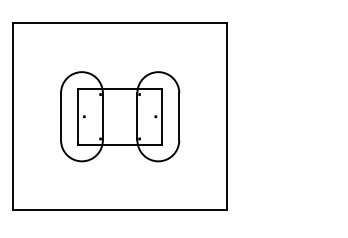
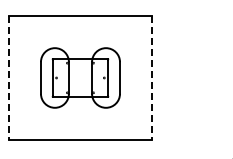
line: (13, 117) -> (9, 78), solid -> dashed
line: (226, 117) -> (151, 78), solid -> dashed

